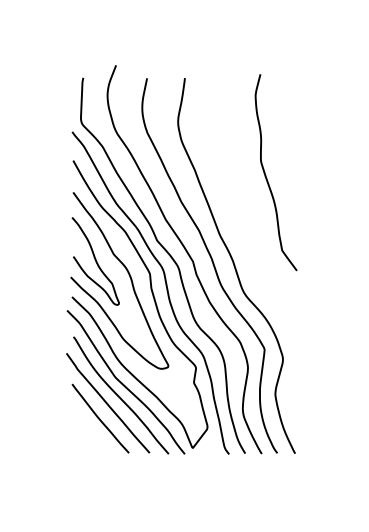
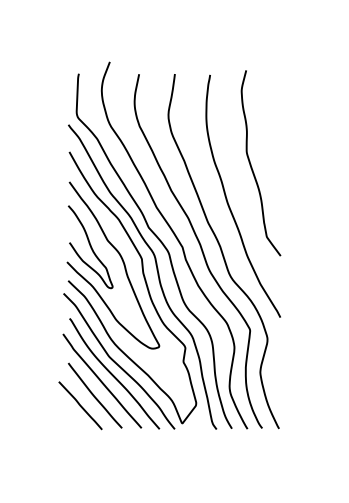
curve: (241, 213) -> (228, 201), added
line: (85, 429) -> (80, 405), added

